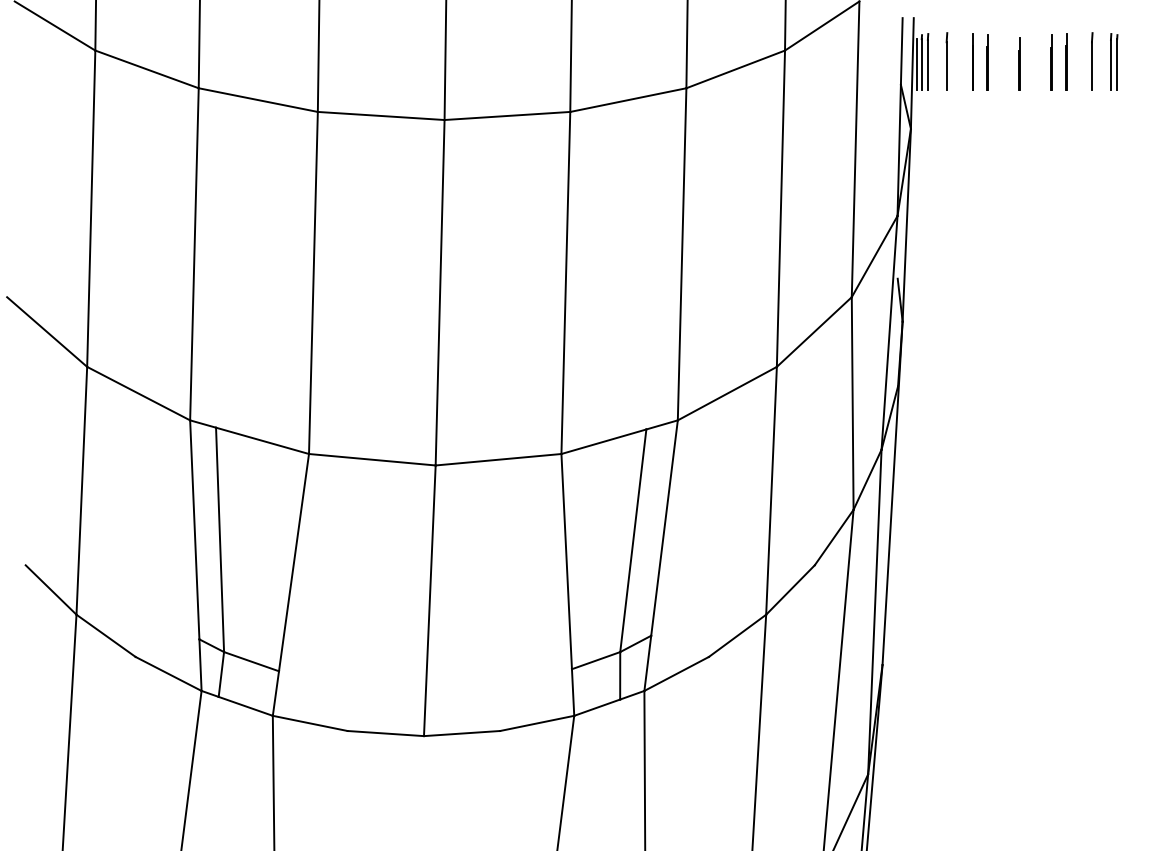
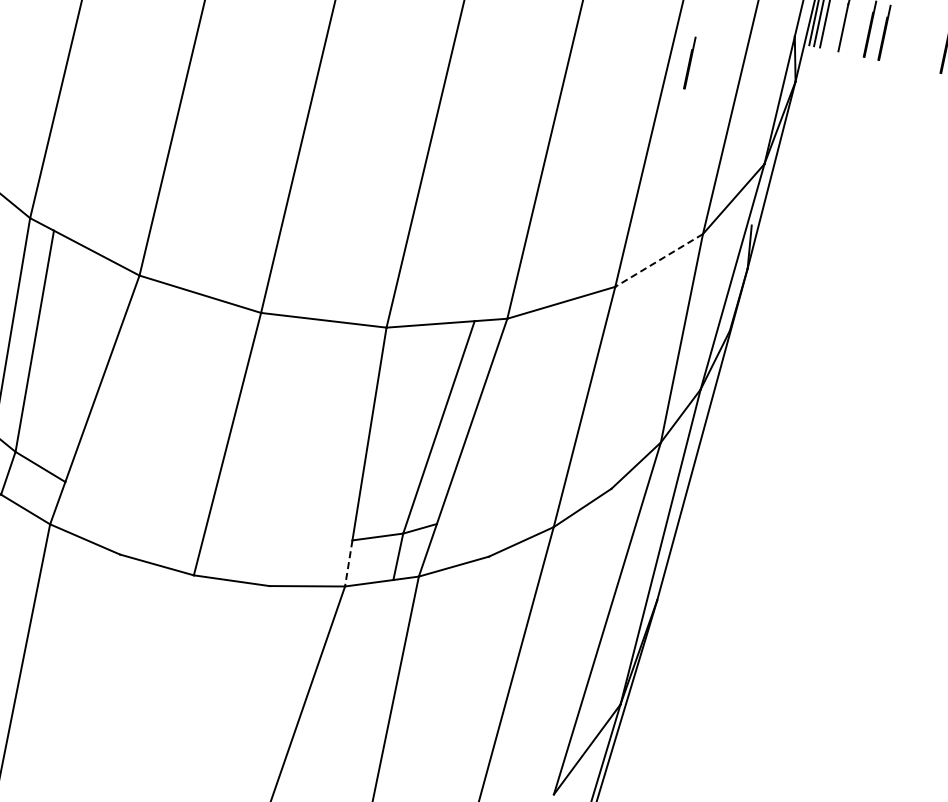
line: (1019, 63) -> (689, 61), moved
line: (813, 332) -> (658, 260), solid -> dashed
line: (573, 693) -> (348, 564), solid -> dashed

